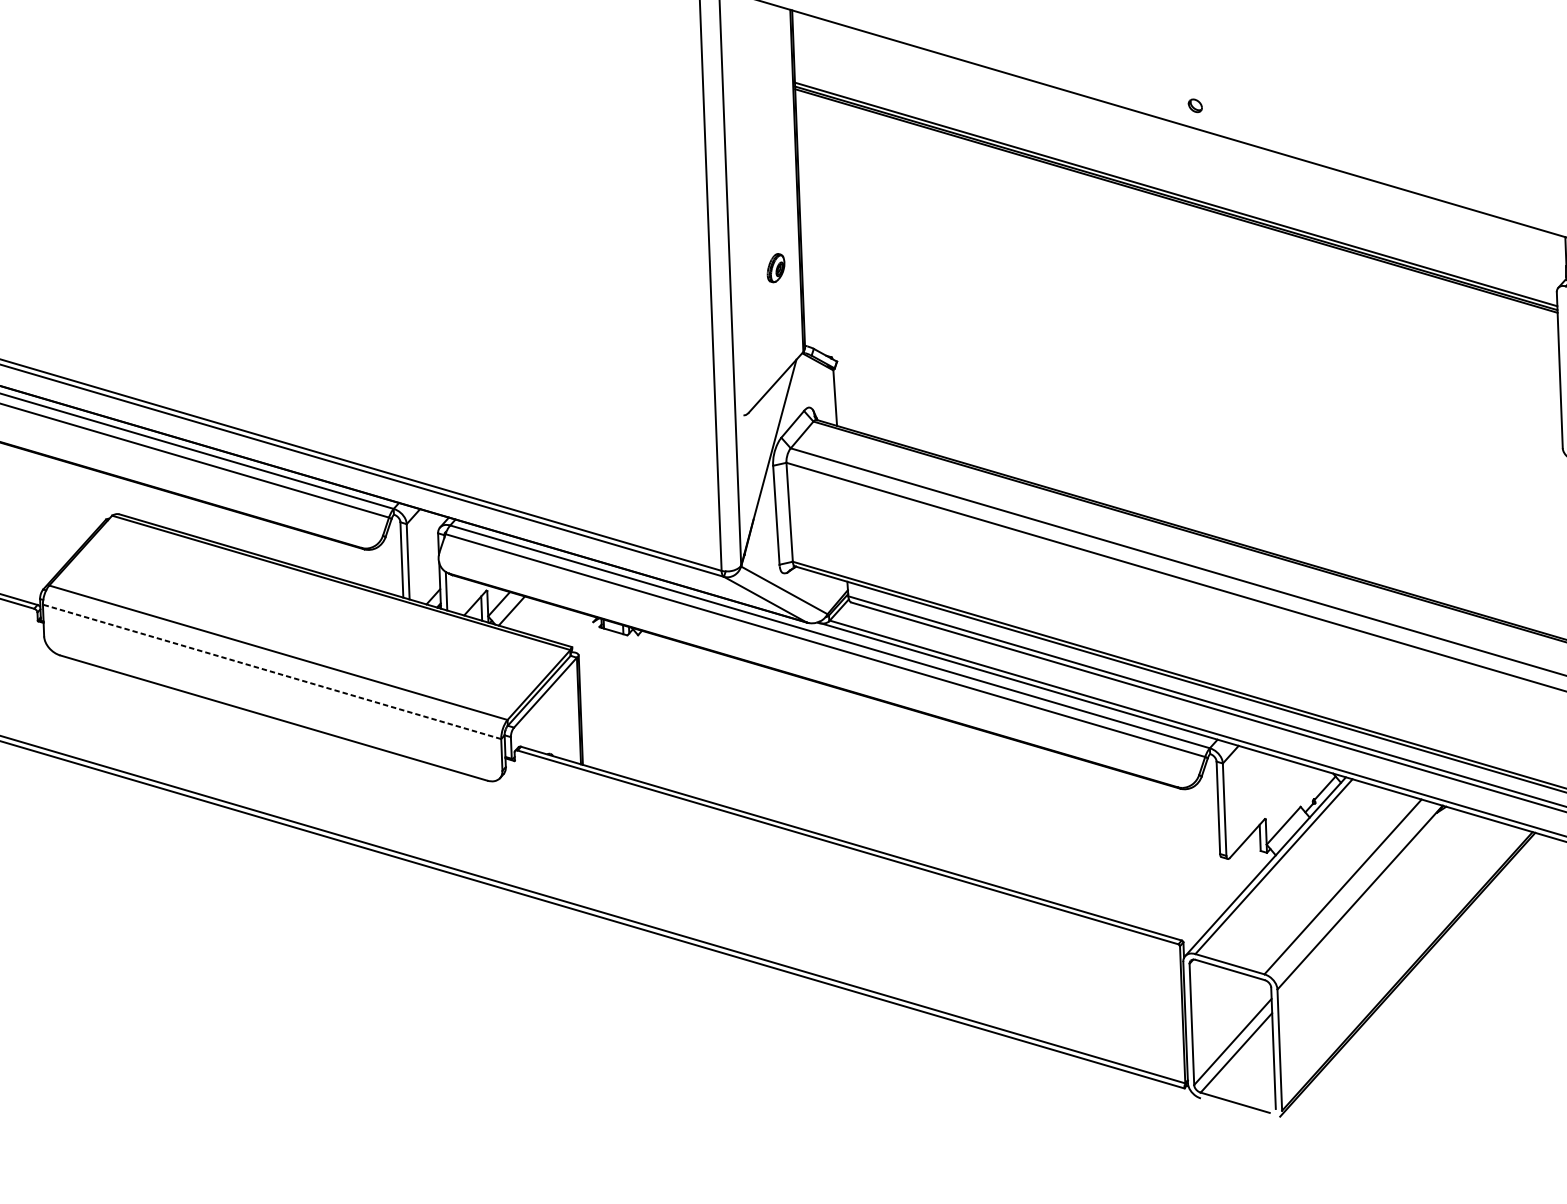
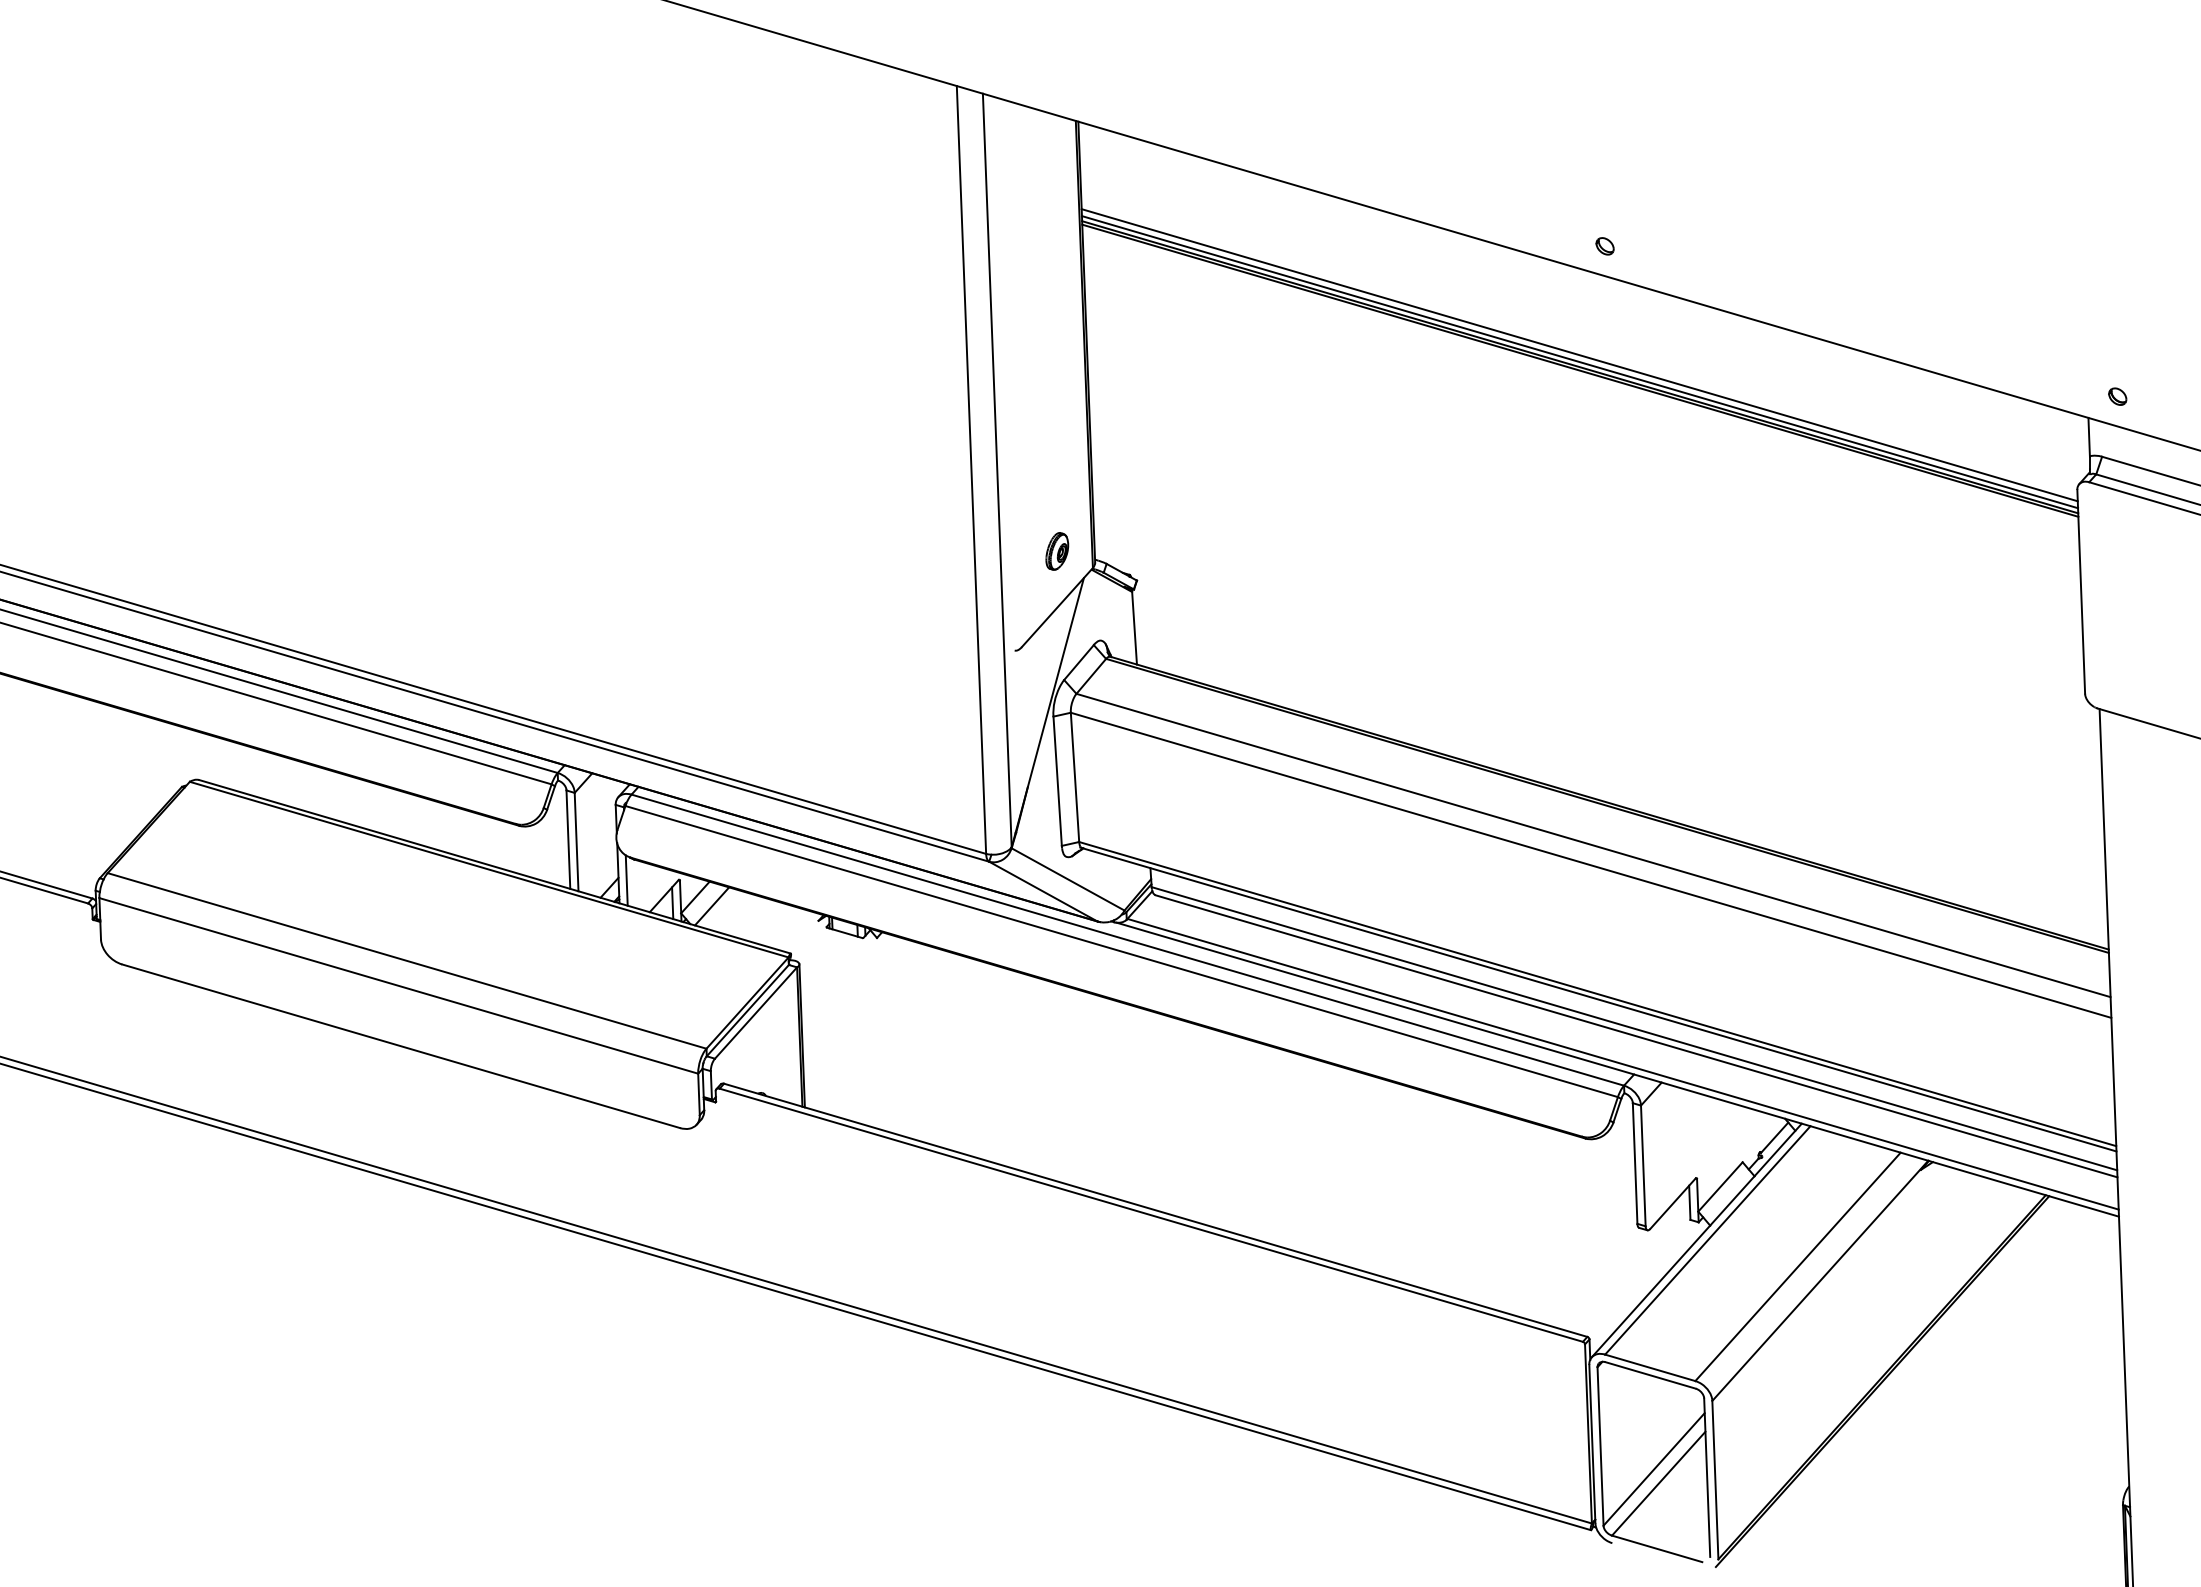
line: (1175, 189) -> (1579, 355), added
part: (776, 268) -> (1057, 551), moved
line: (271, 671) -> (398, 985), dashed -> solid

